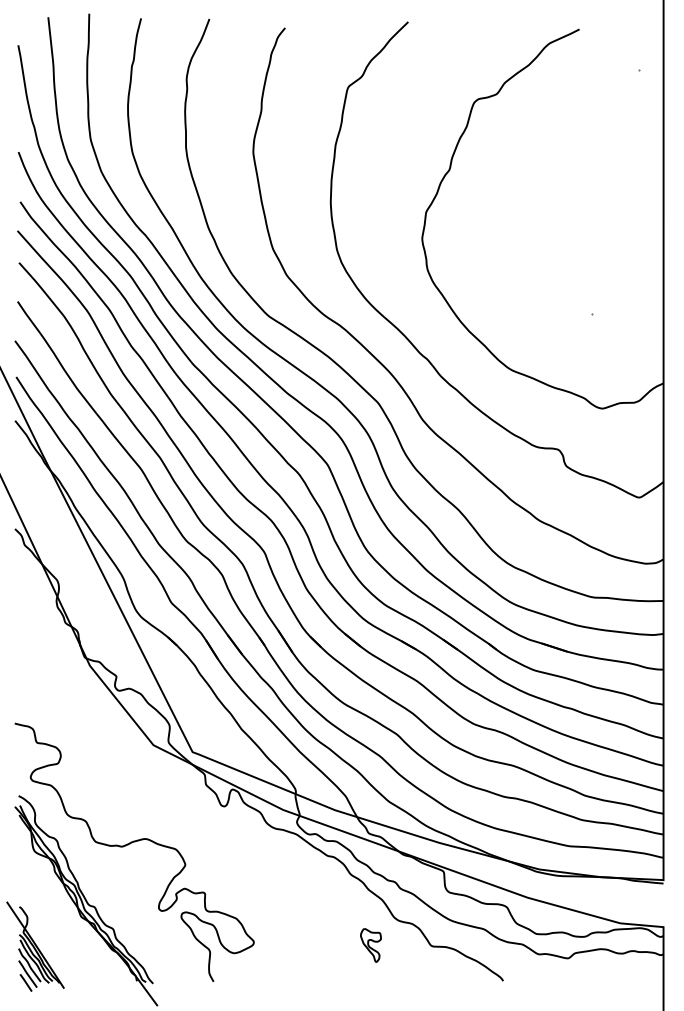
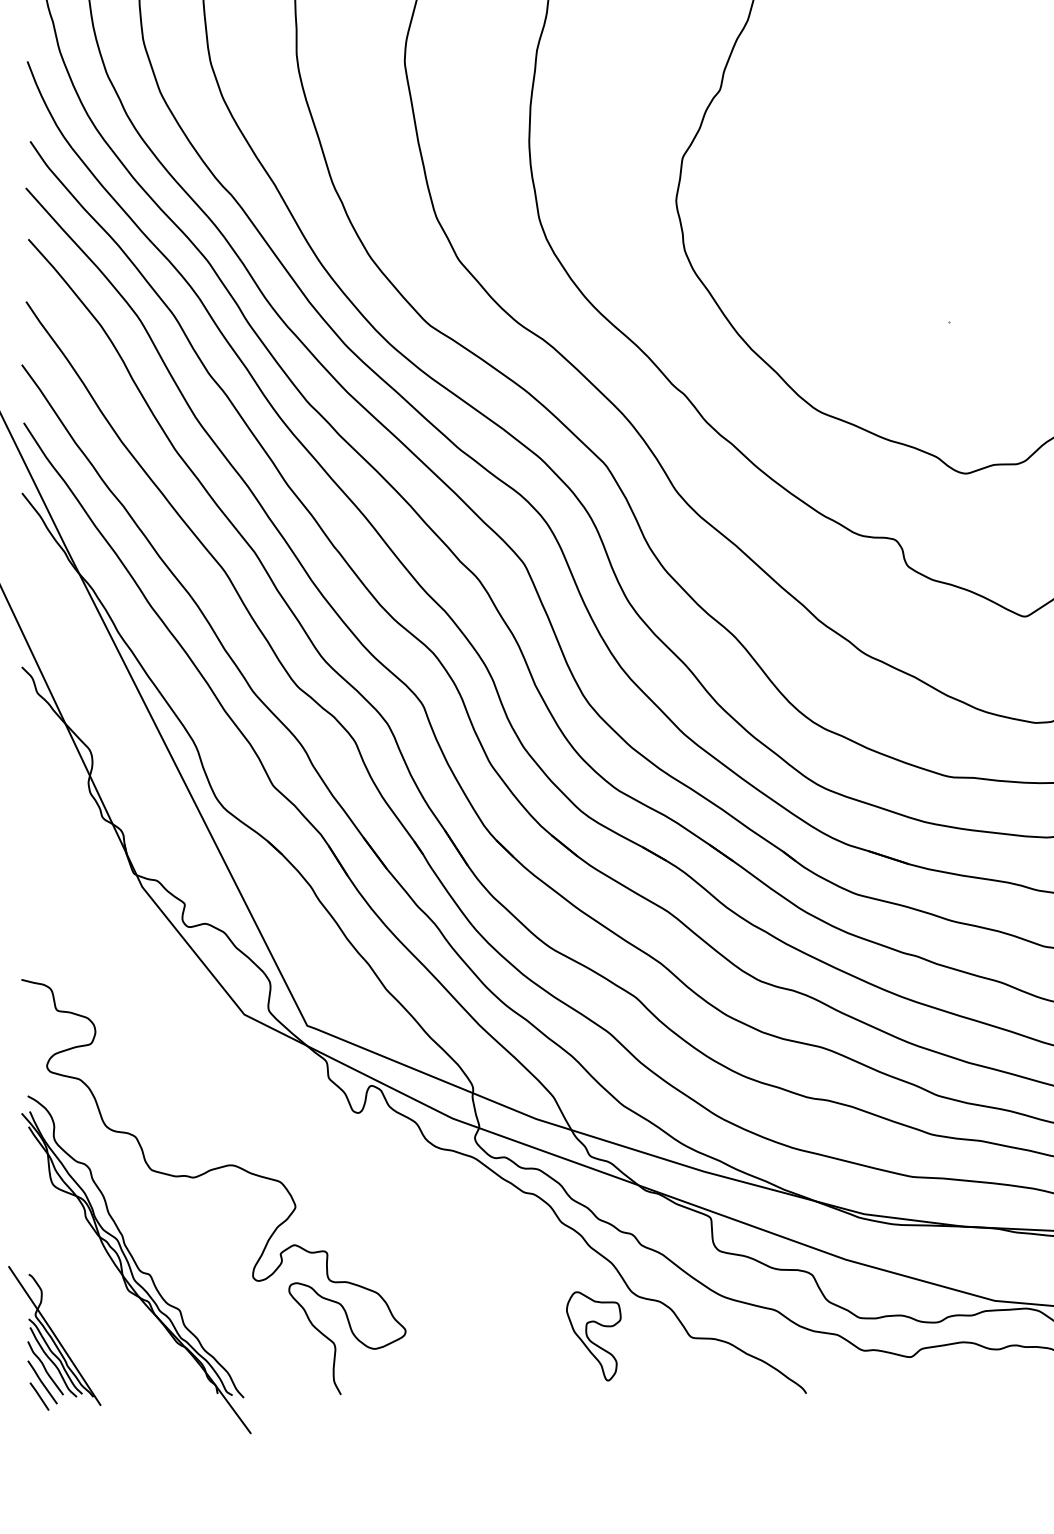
part: (370, 945) -> (593, 1336), size x1.67

